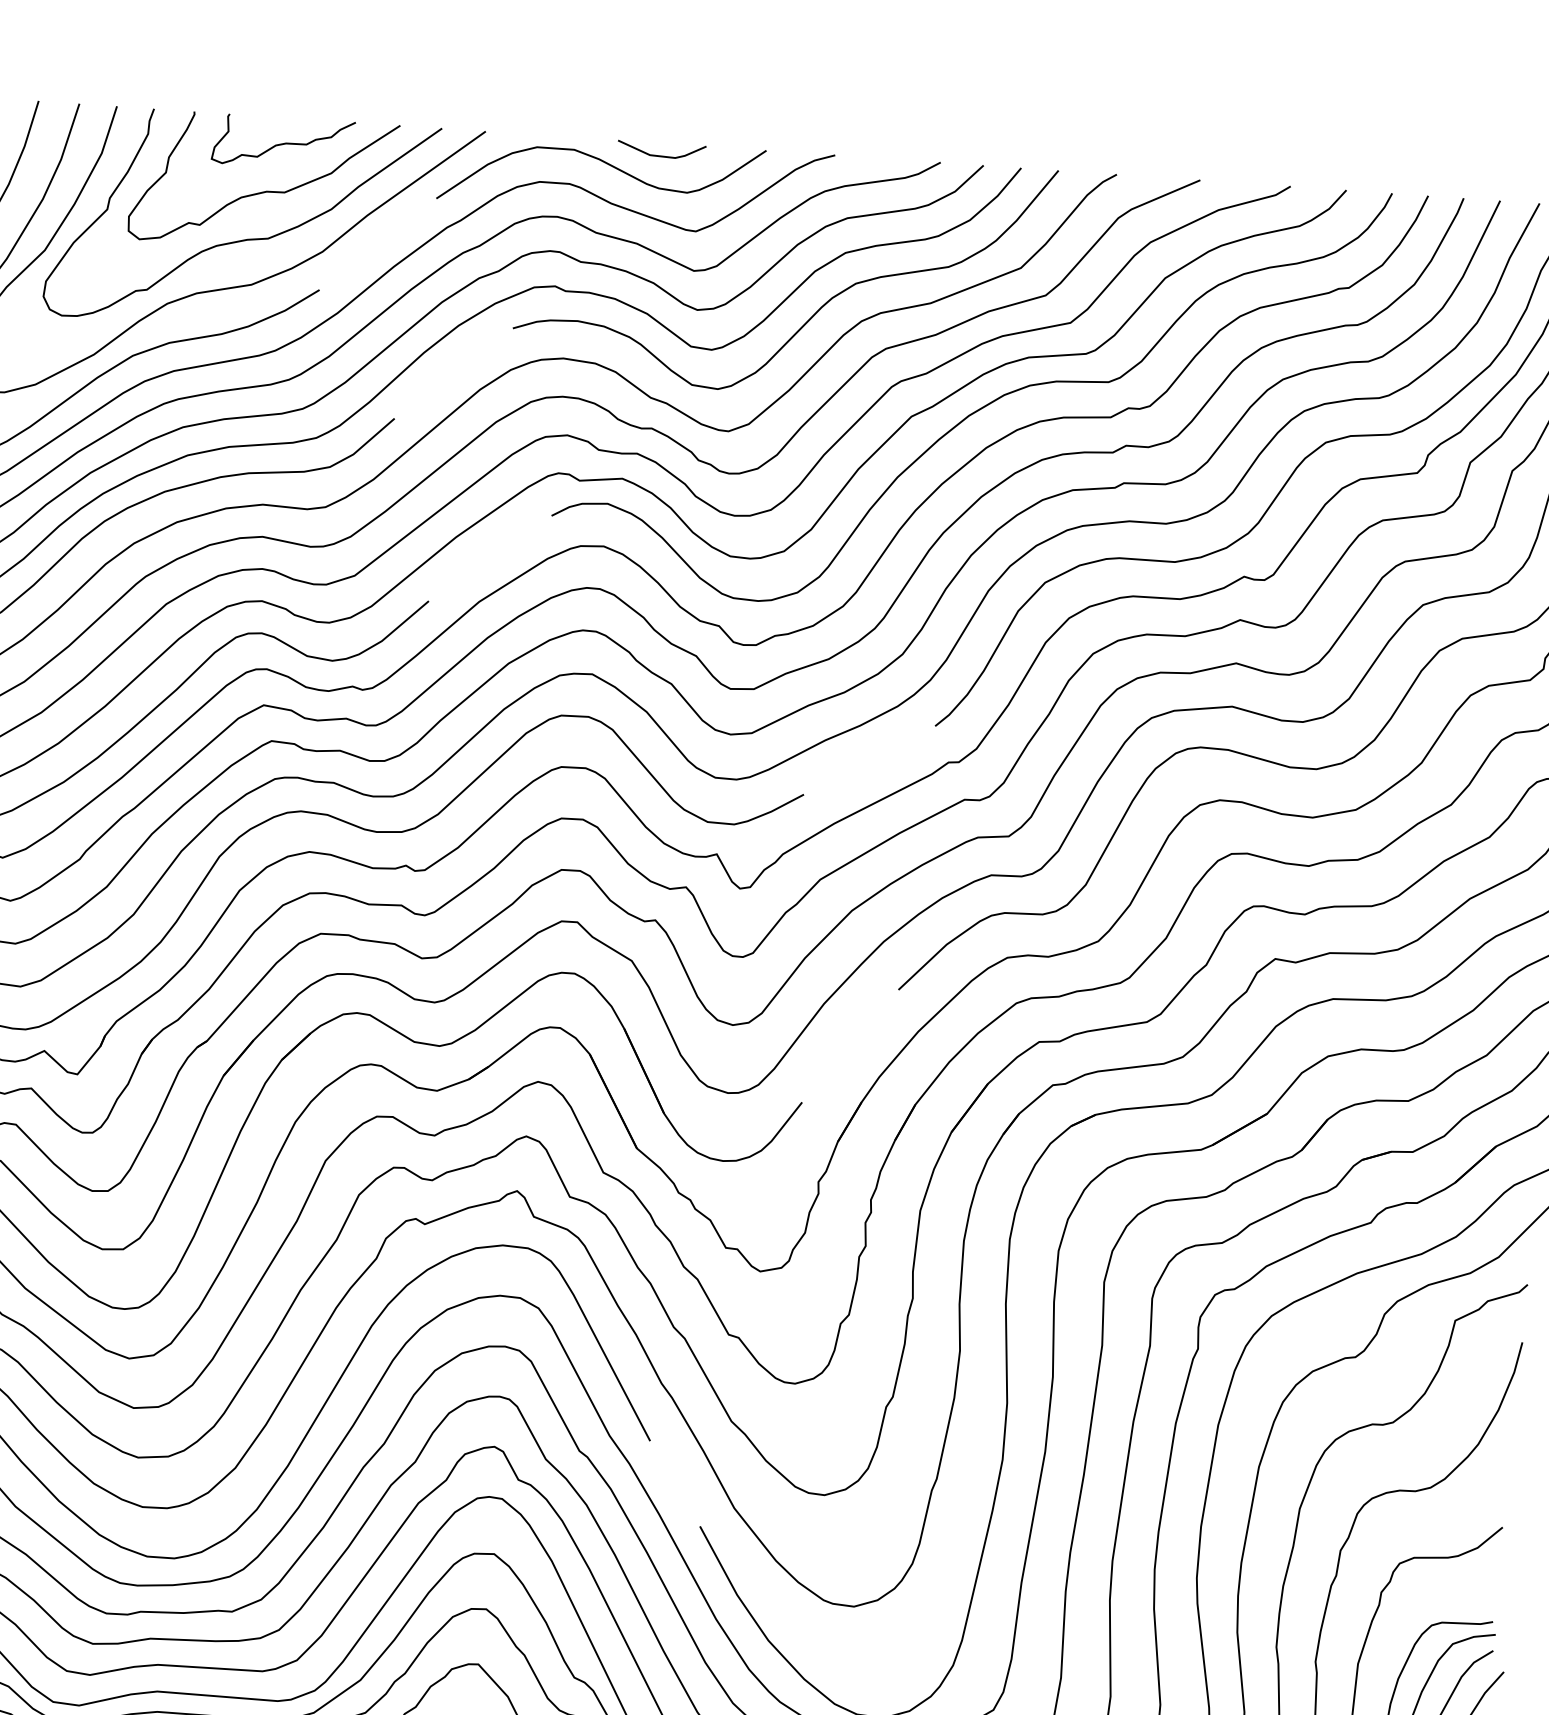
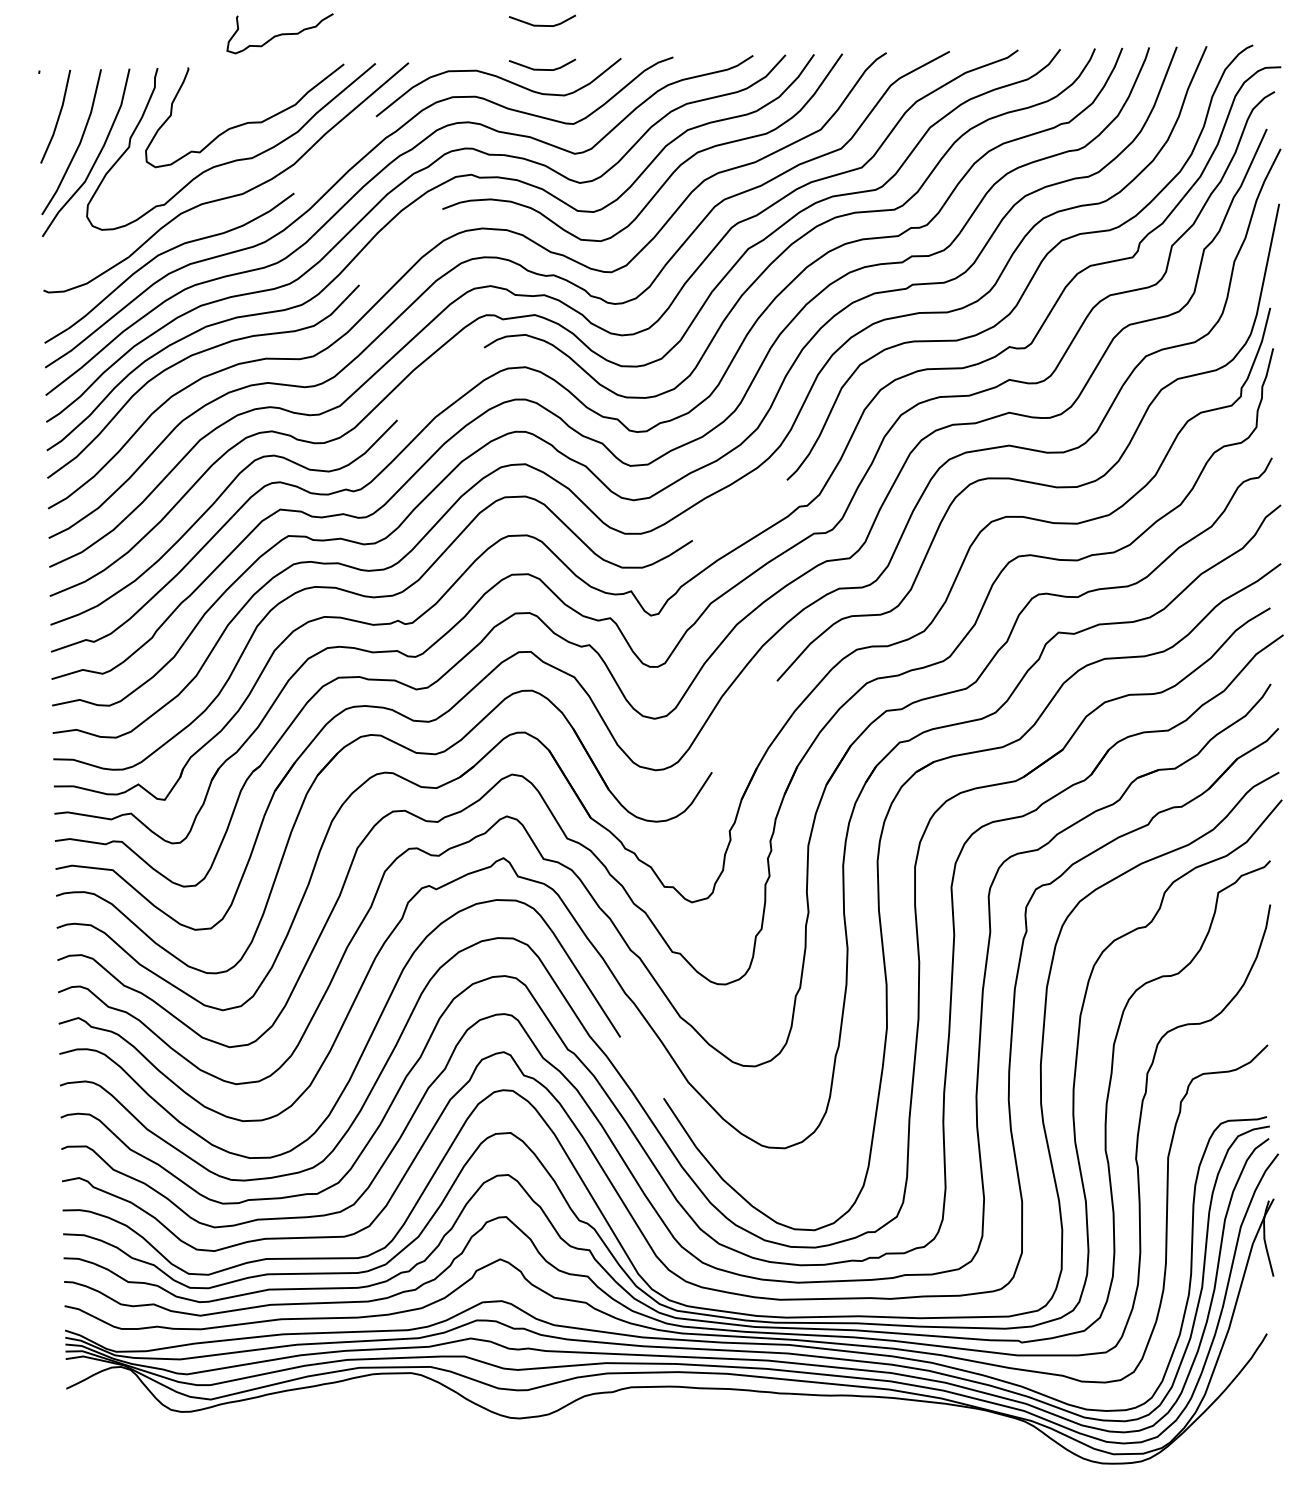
line: (663, 96) -> (540, 24), added
curve: (283, 142) -> (280, 33), moved

